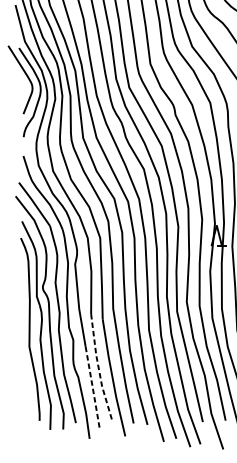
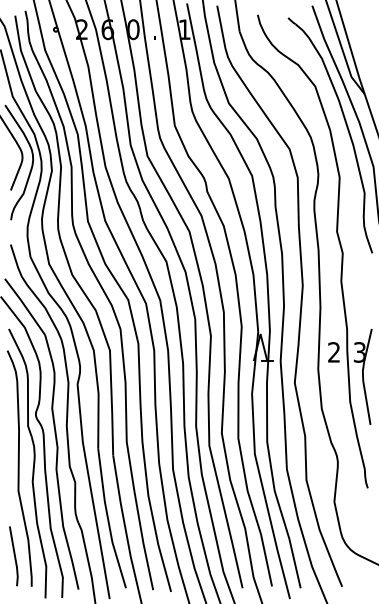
line: (99, 368) -> (108, 519), dashed -> solid
line: (92, 388) -> (100, 544), dashed -> solid
line: (26, 397) -> (14, 556), added

